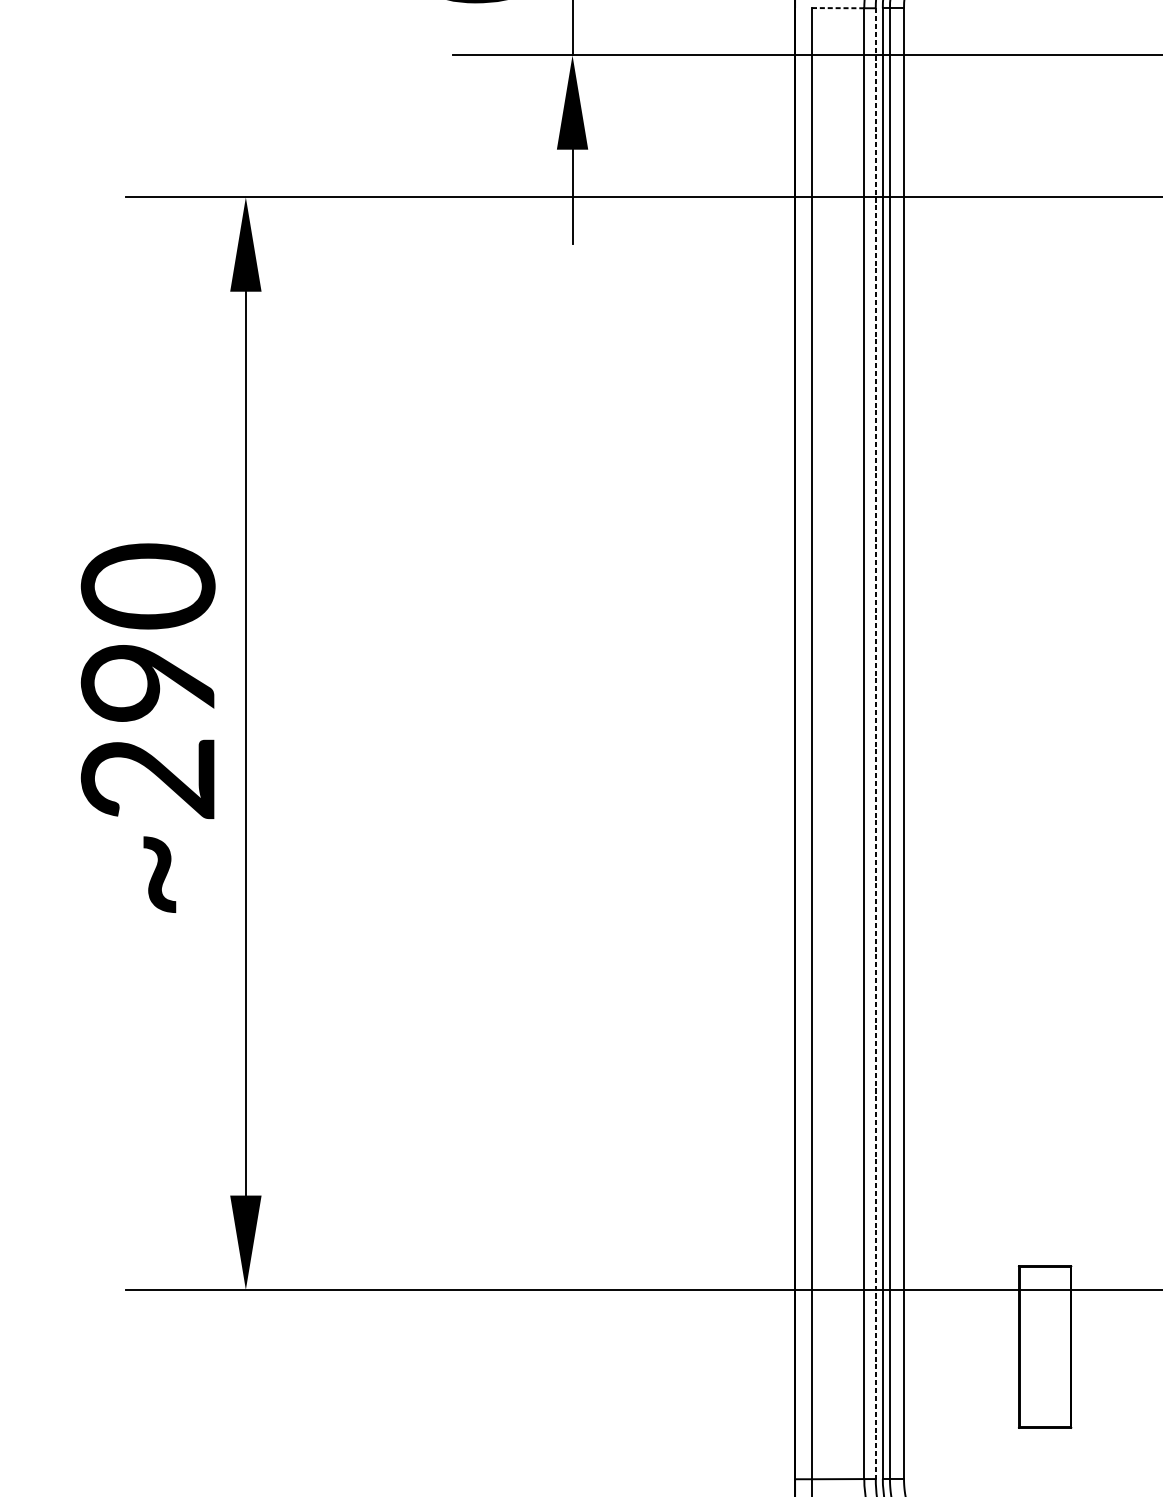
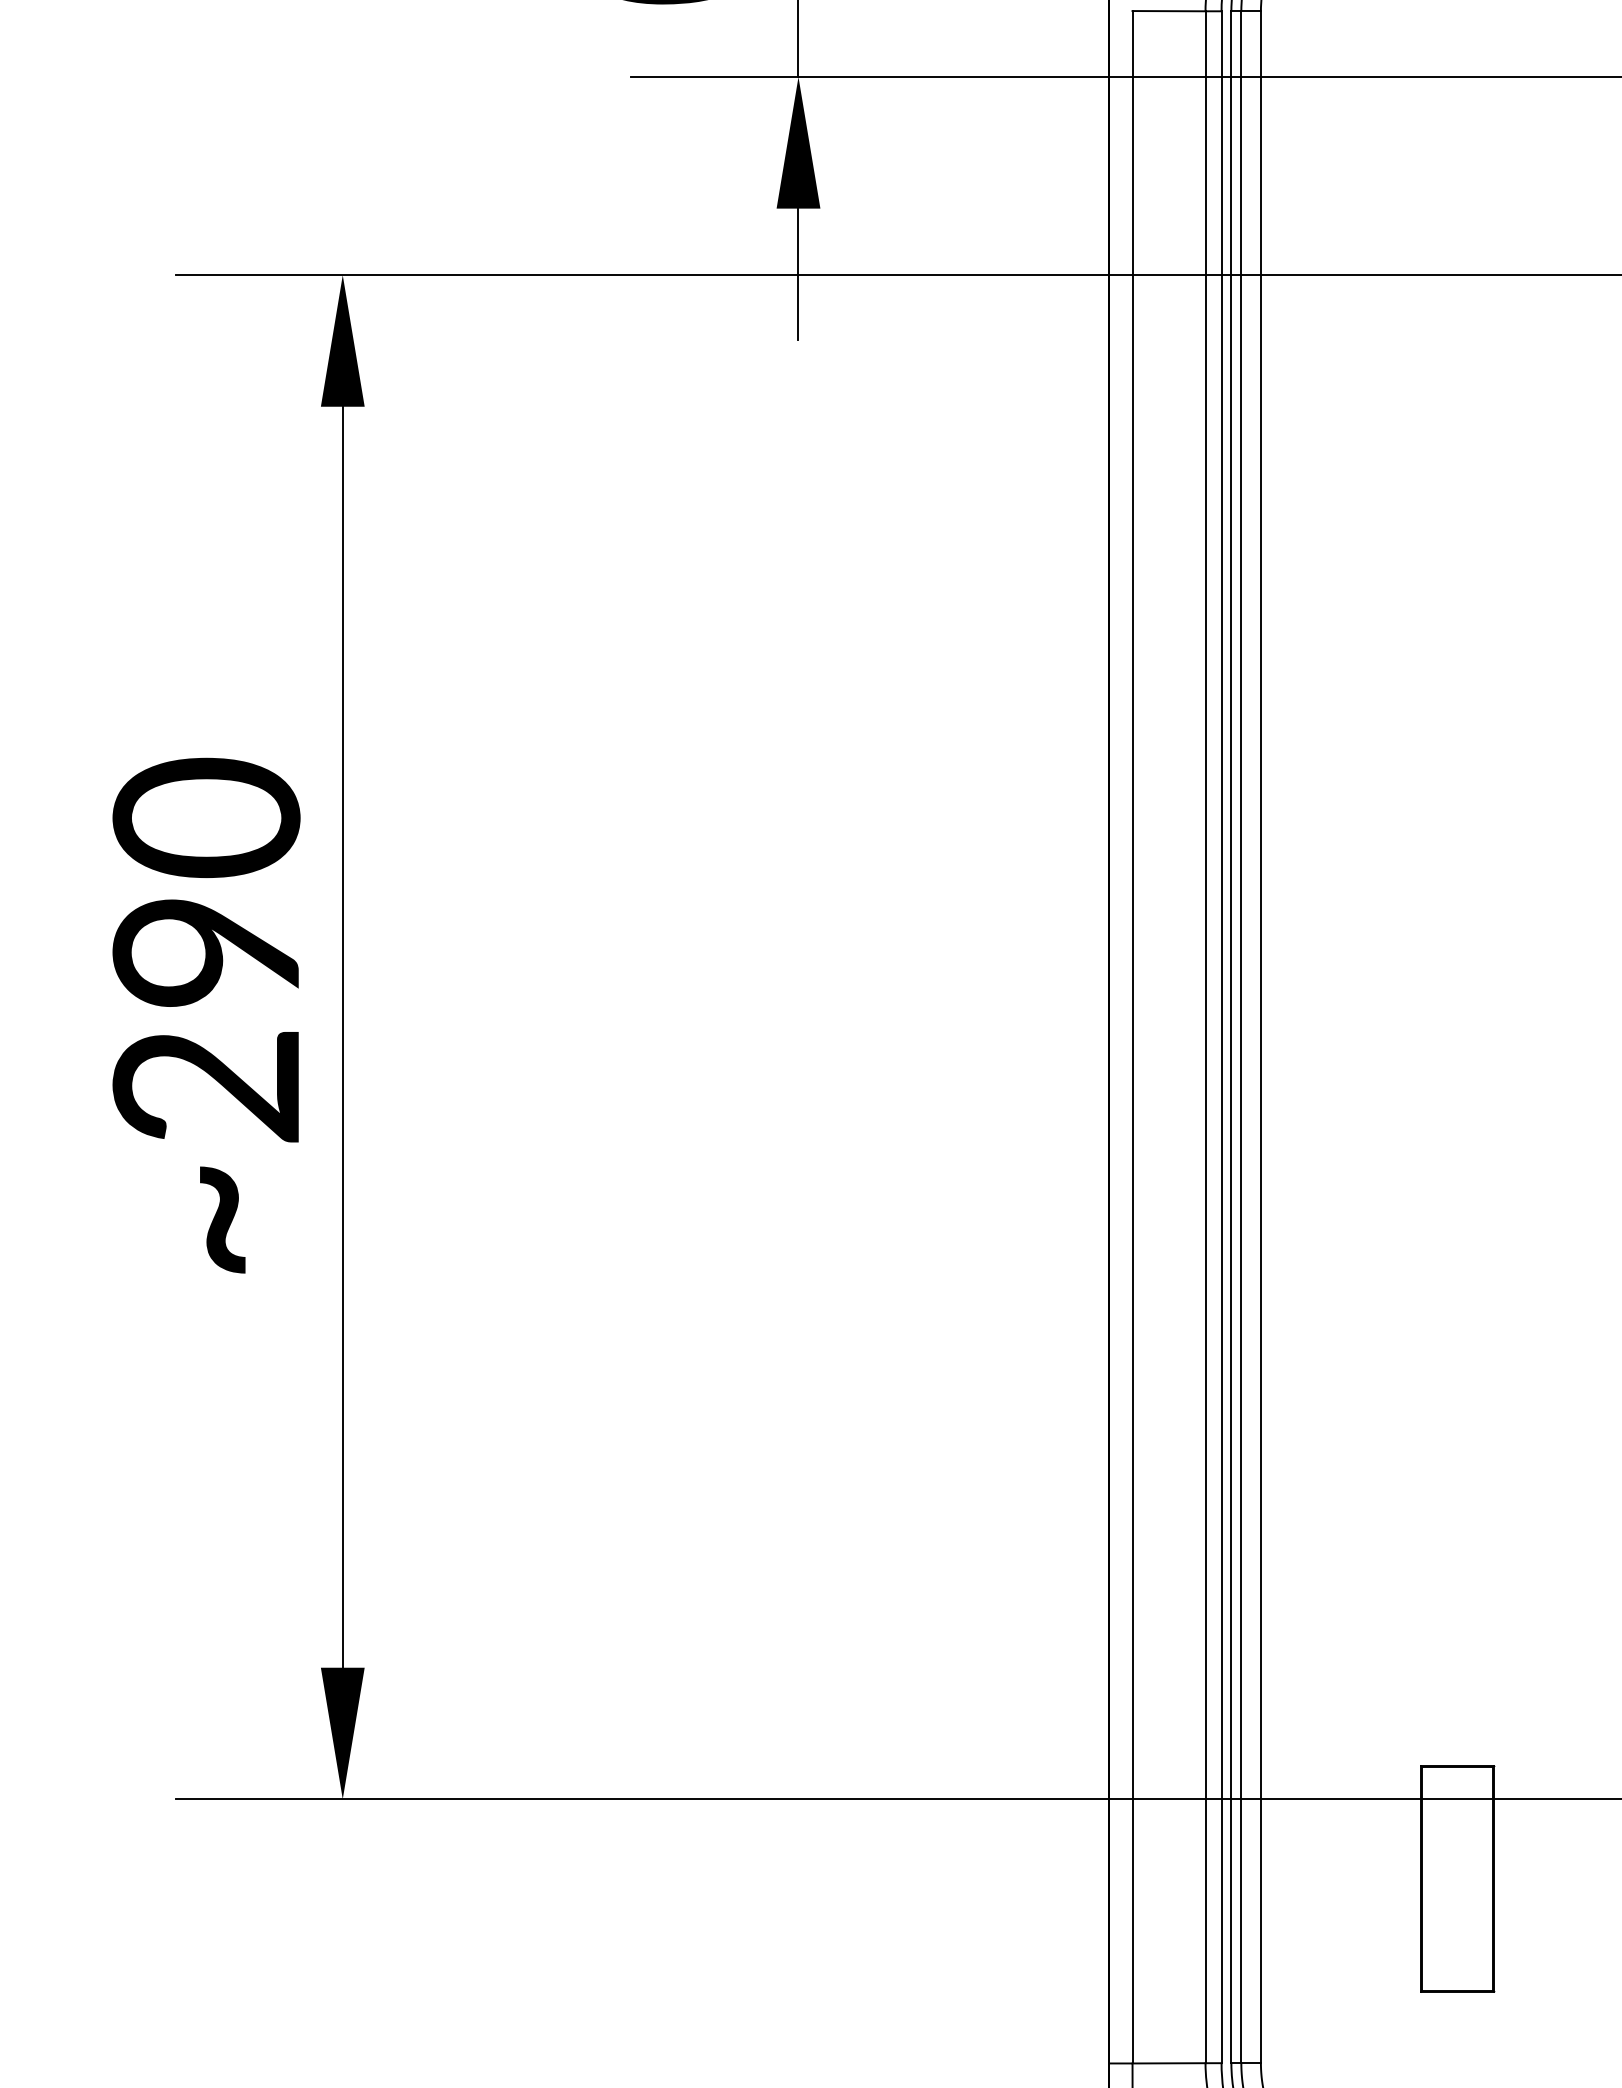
line: (837, 8) -> (1168, 11), dashed -> solid
line: (875, 743) -> (1221, 1037), dashed -> solid

